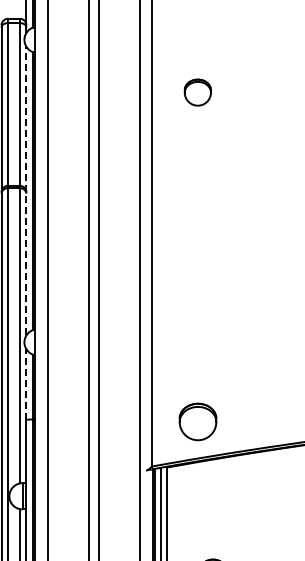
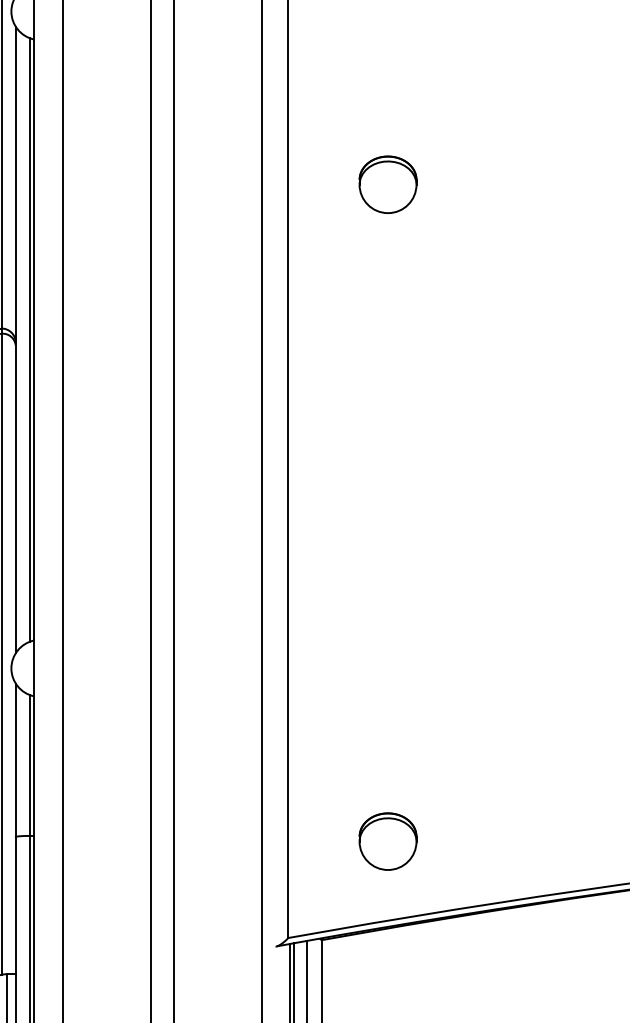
part: (197, 92) -> (387, 184), moved
line: (26, 190) -> (15, 338), dashed -> solid
line: (26, 384) -> (15, 759), dashed -> solid
part: (197, 422) -> (387, 842), size x0.71

